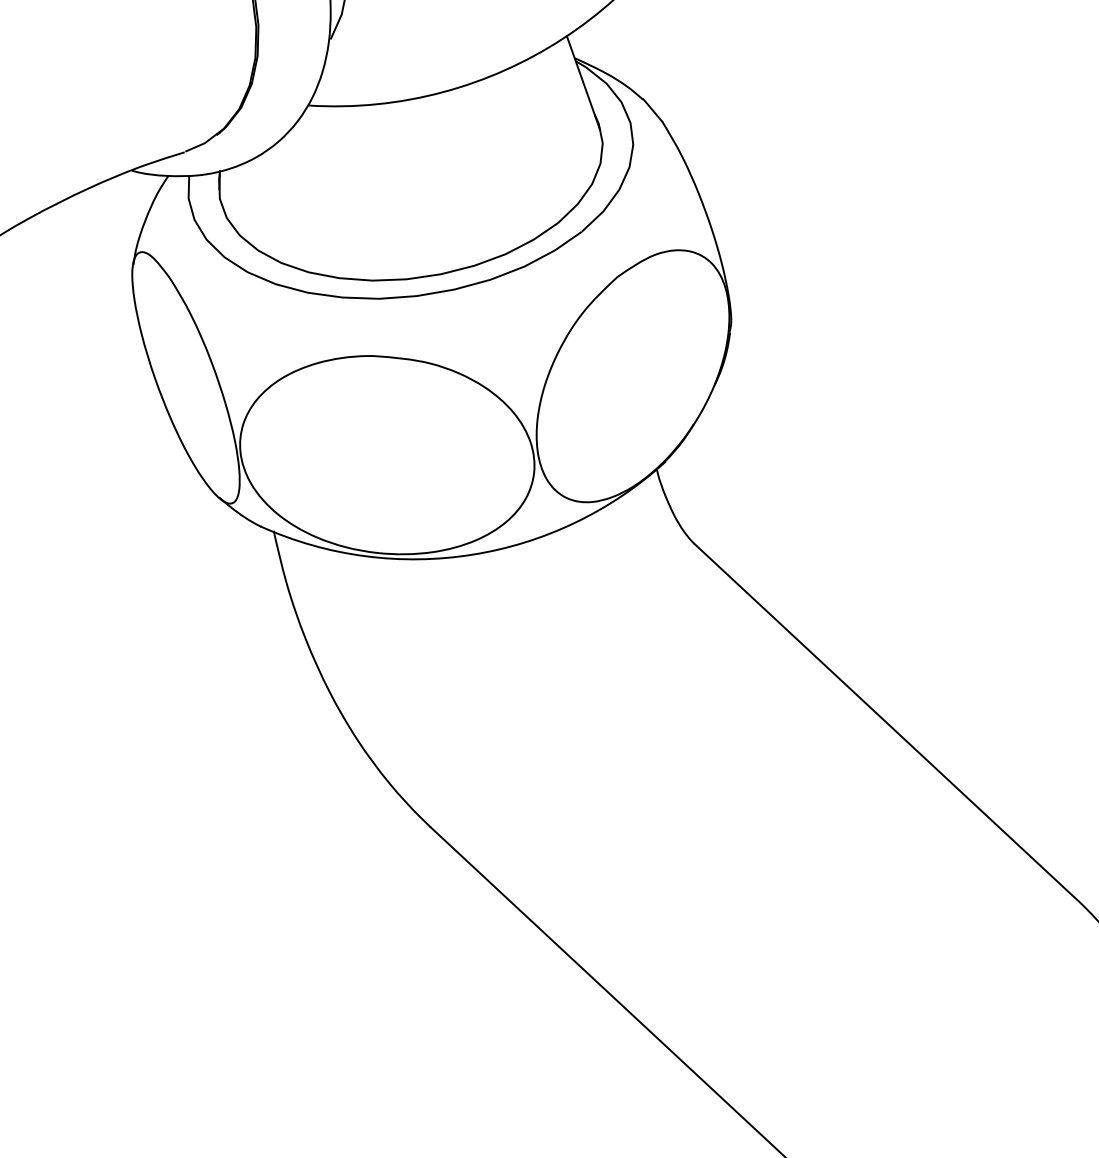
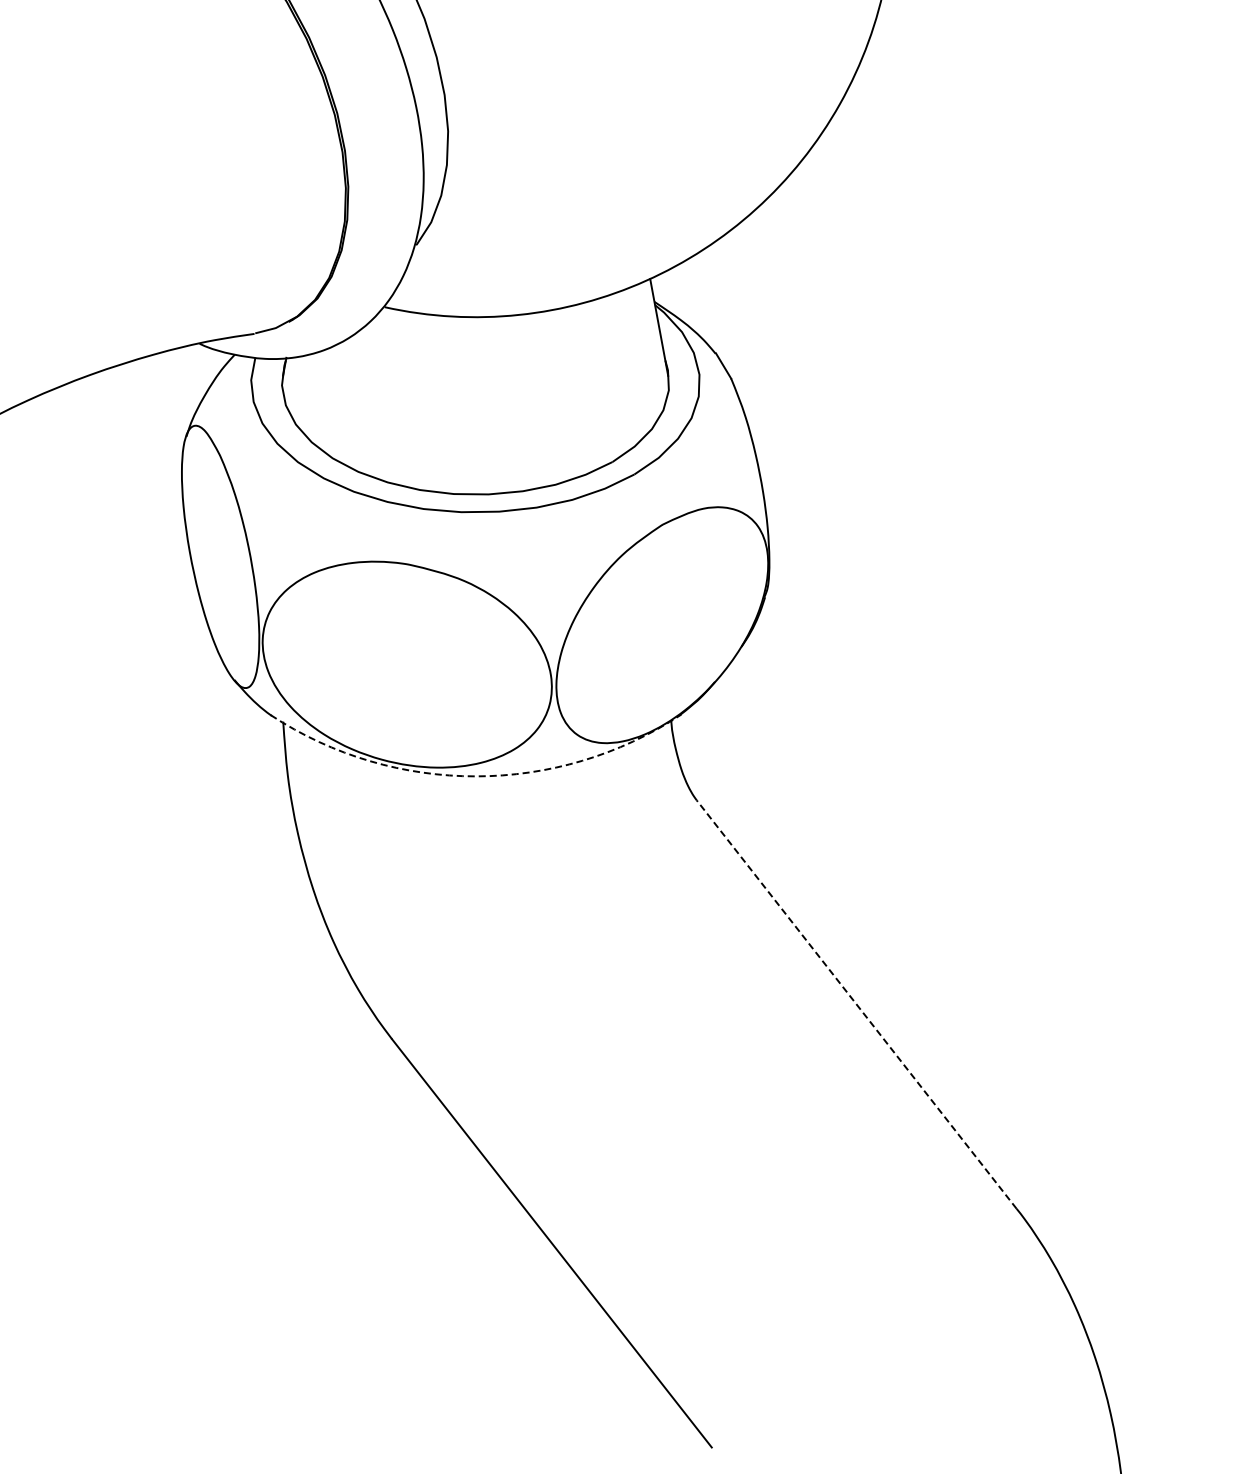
arc: (473, 554) -> (476, 776), solid -> dashed
line: (884, 720) -> (856, 1004), solid -> dashed

